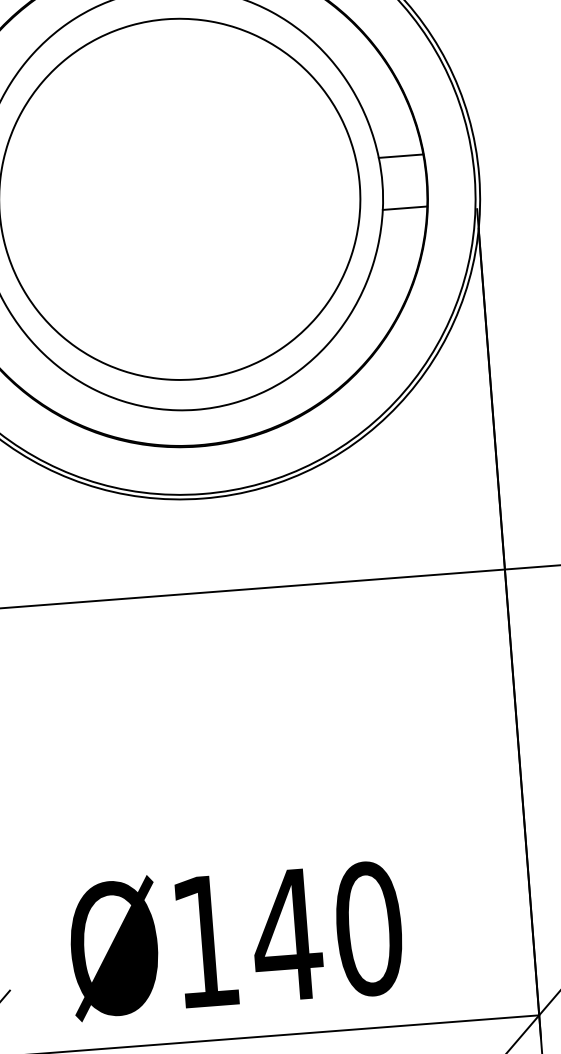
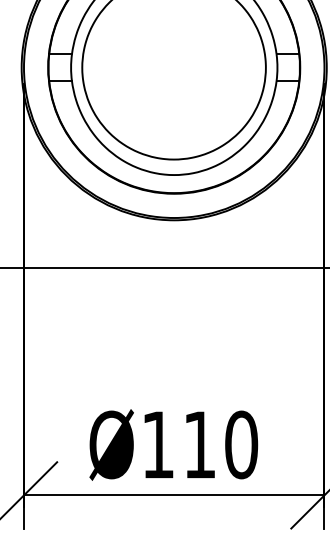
text: (286, 934) -> (199, 444), Ø140 -> Ø110

